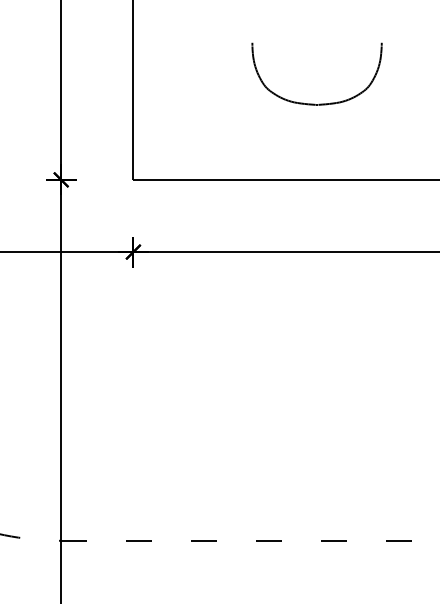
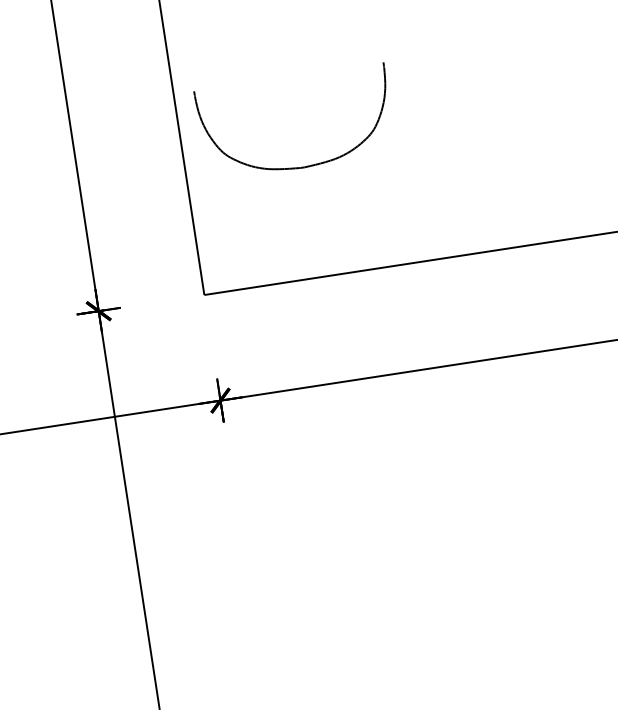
part: (314, 103) -> (298, 166), moved

